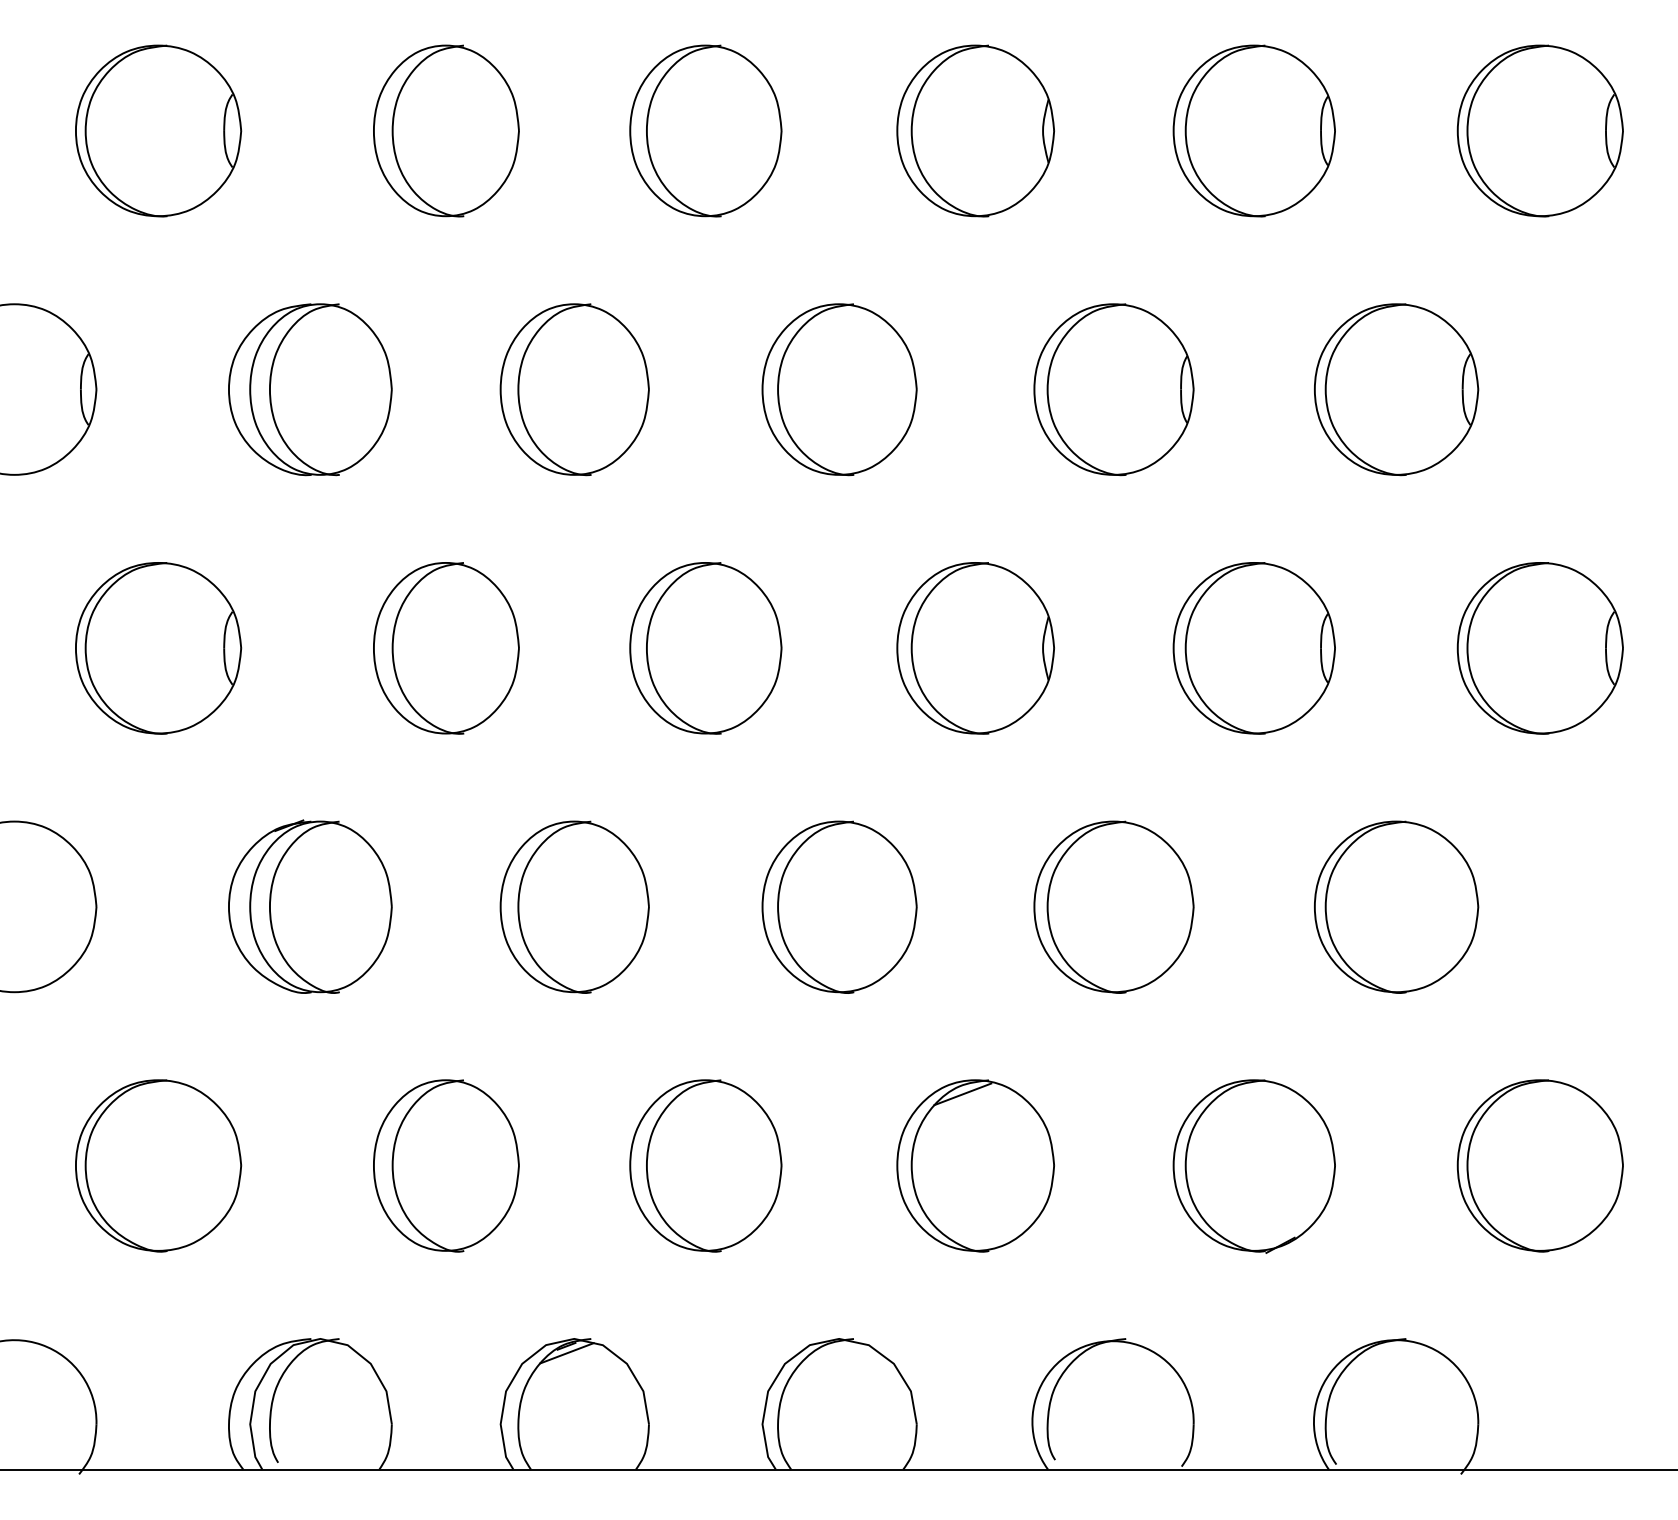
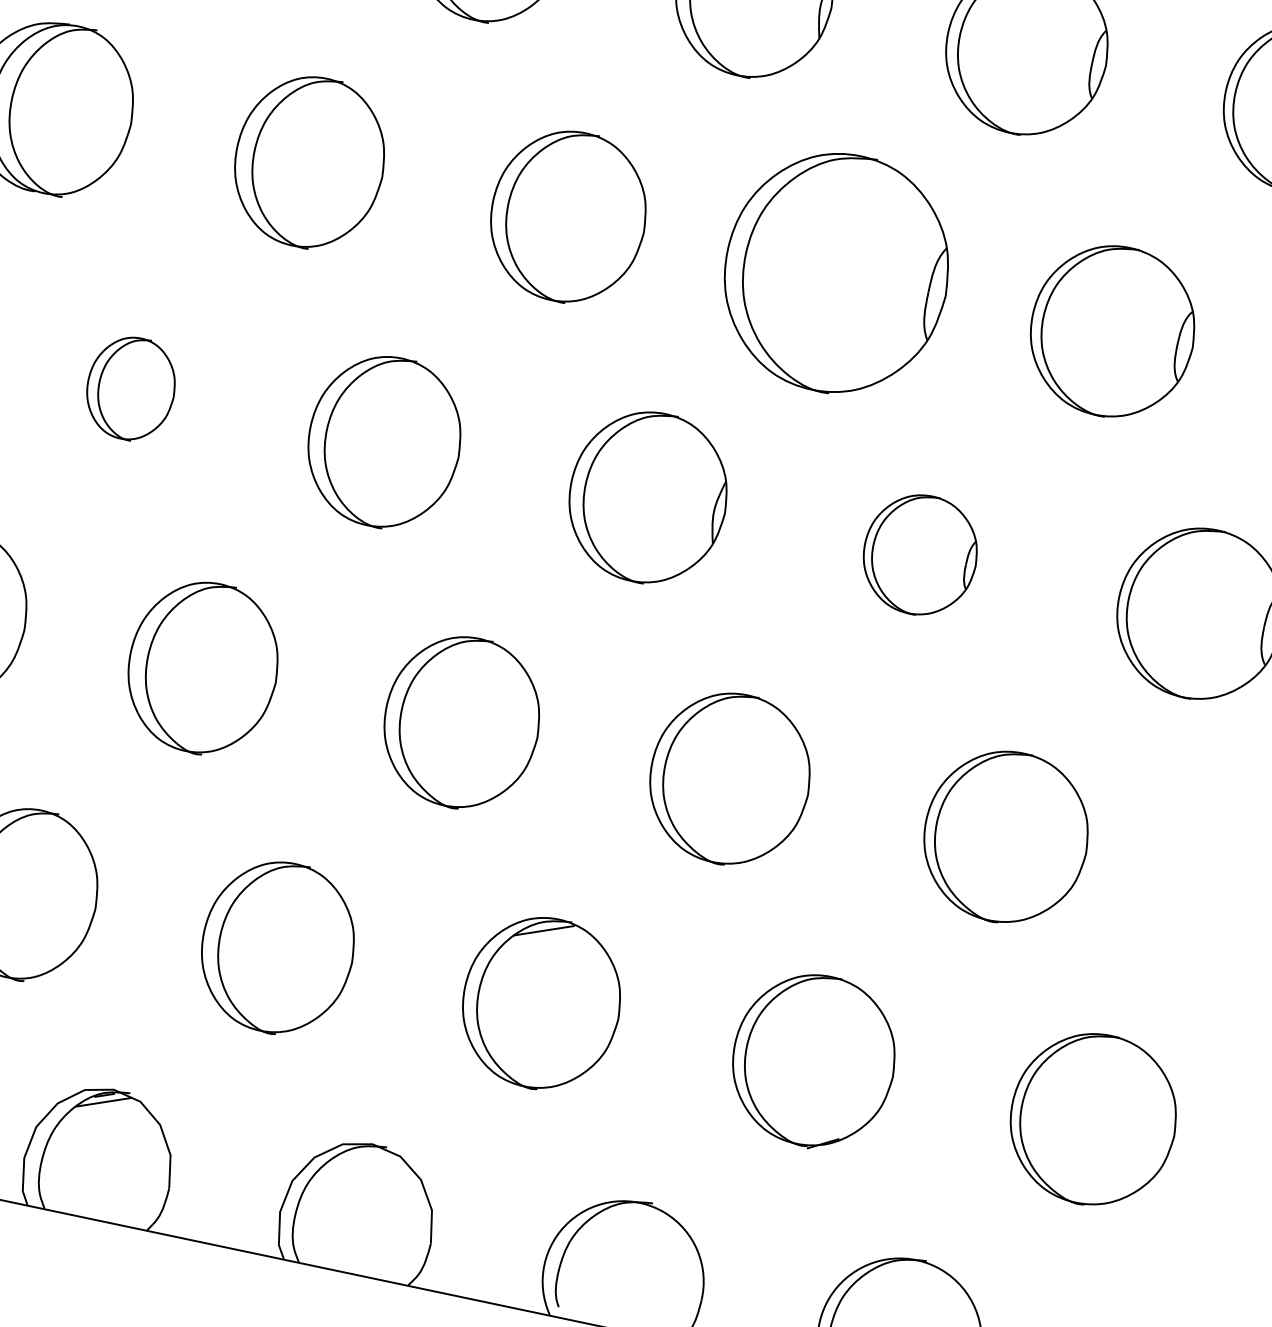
part: (1113, 389) -> (836, 273), size x1.4
part: (446, 648) -> (131, 388), size x0.6
part: (1253, 648) -> (919, 554), size x0.7

